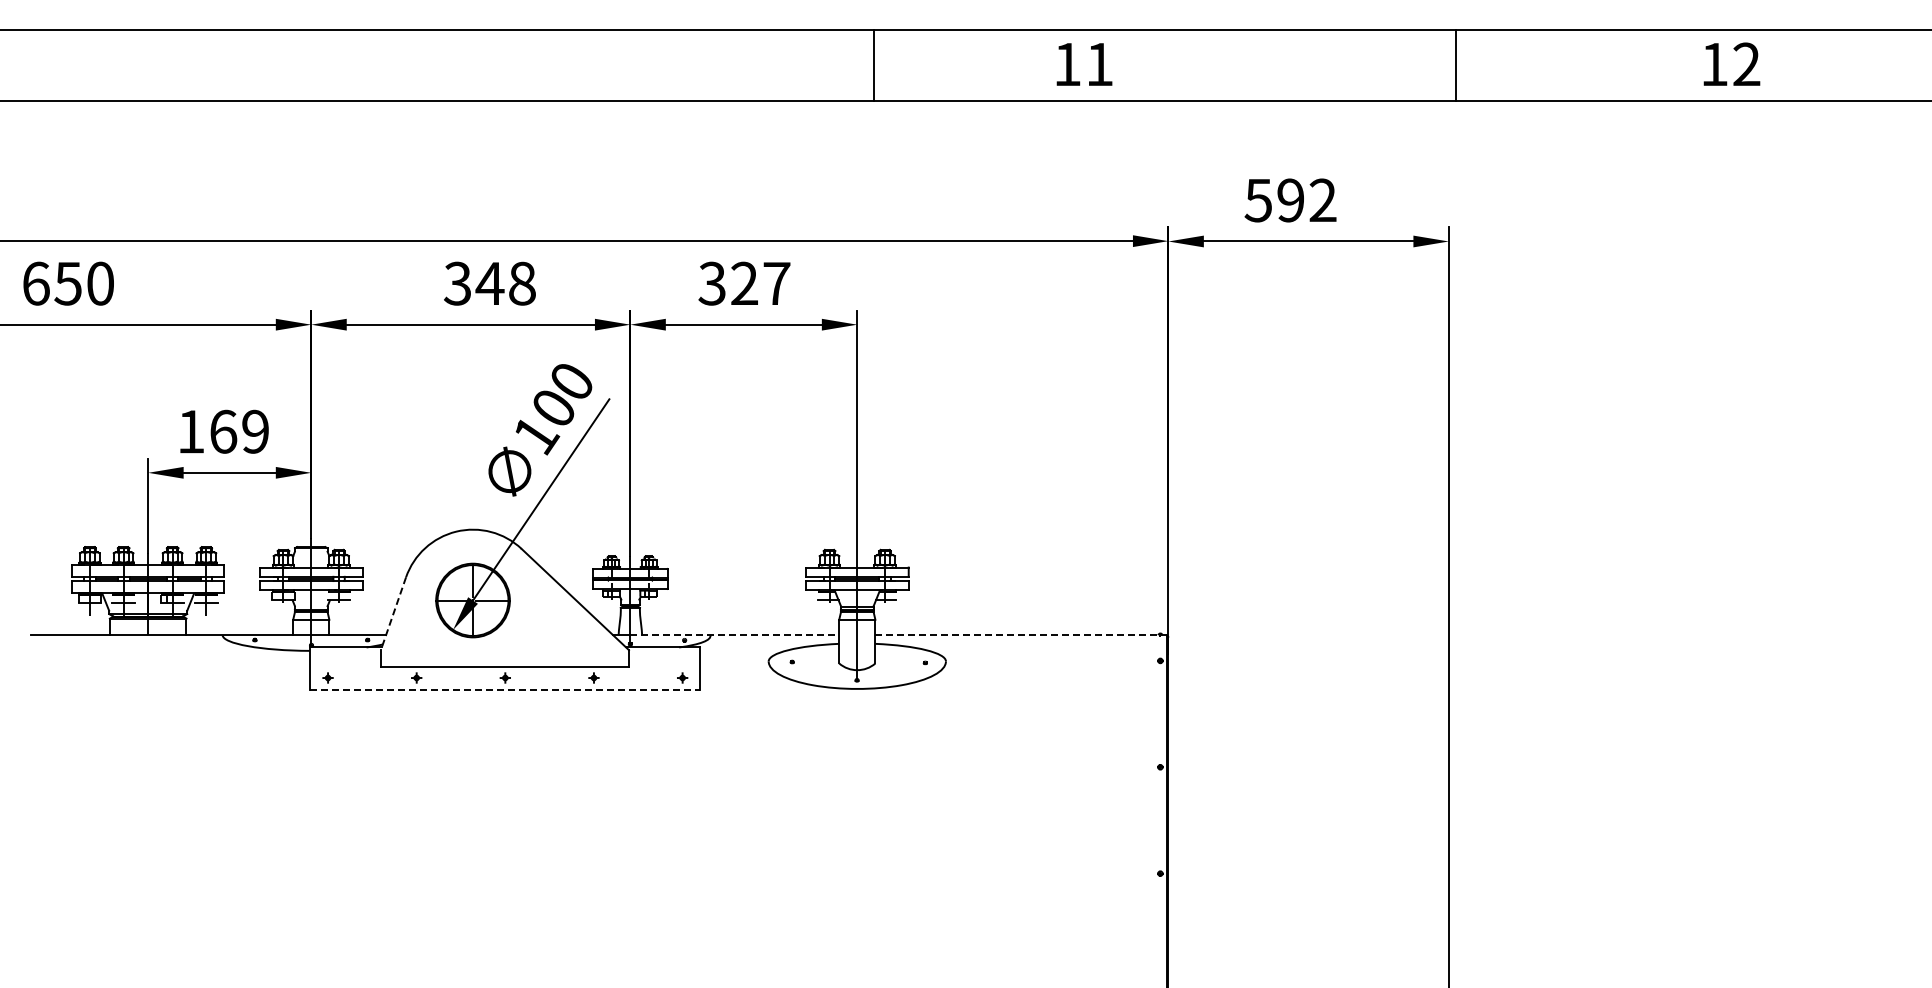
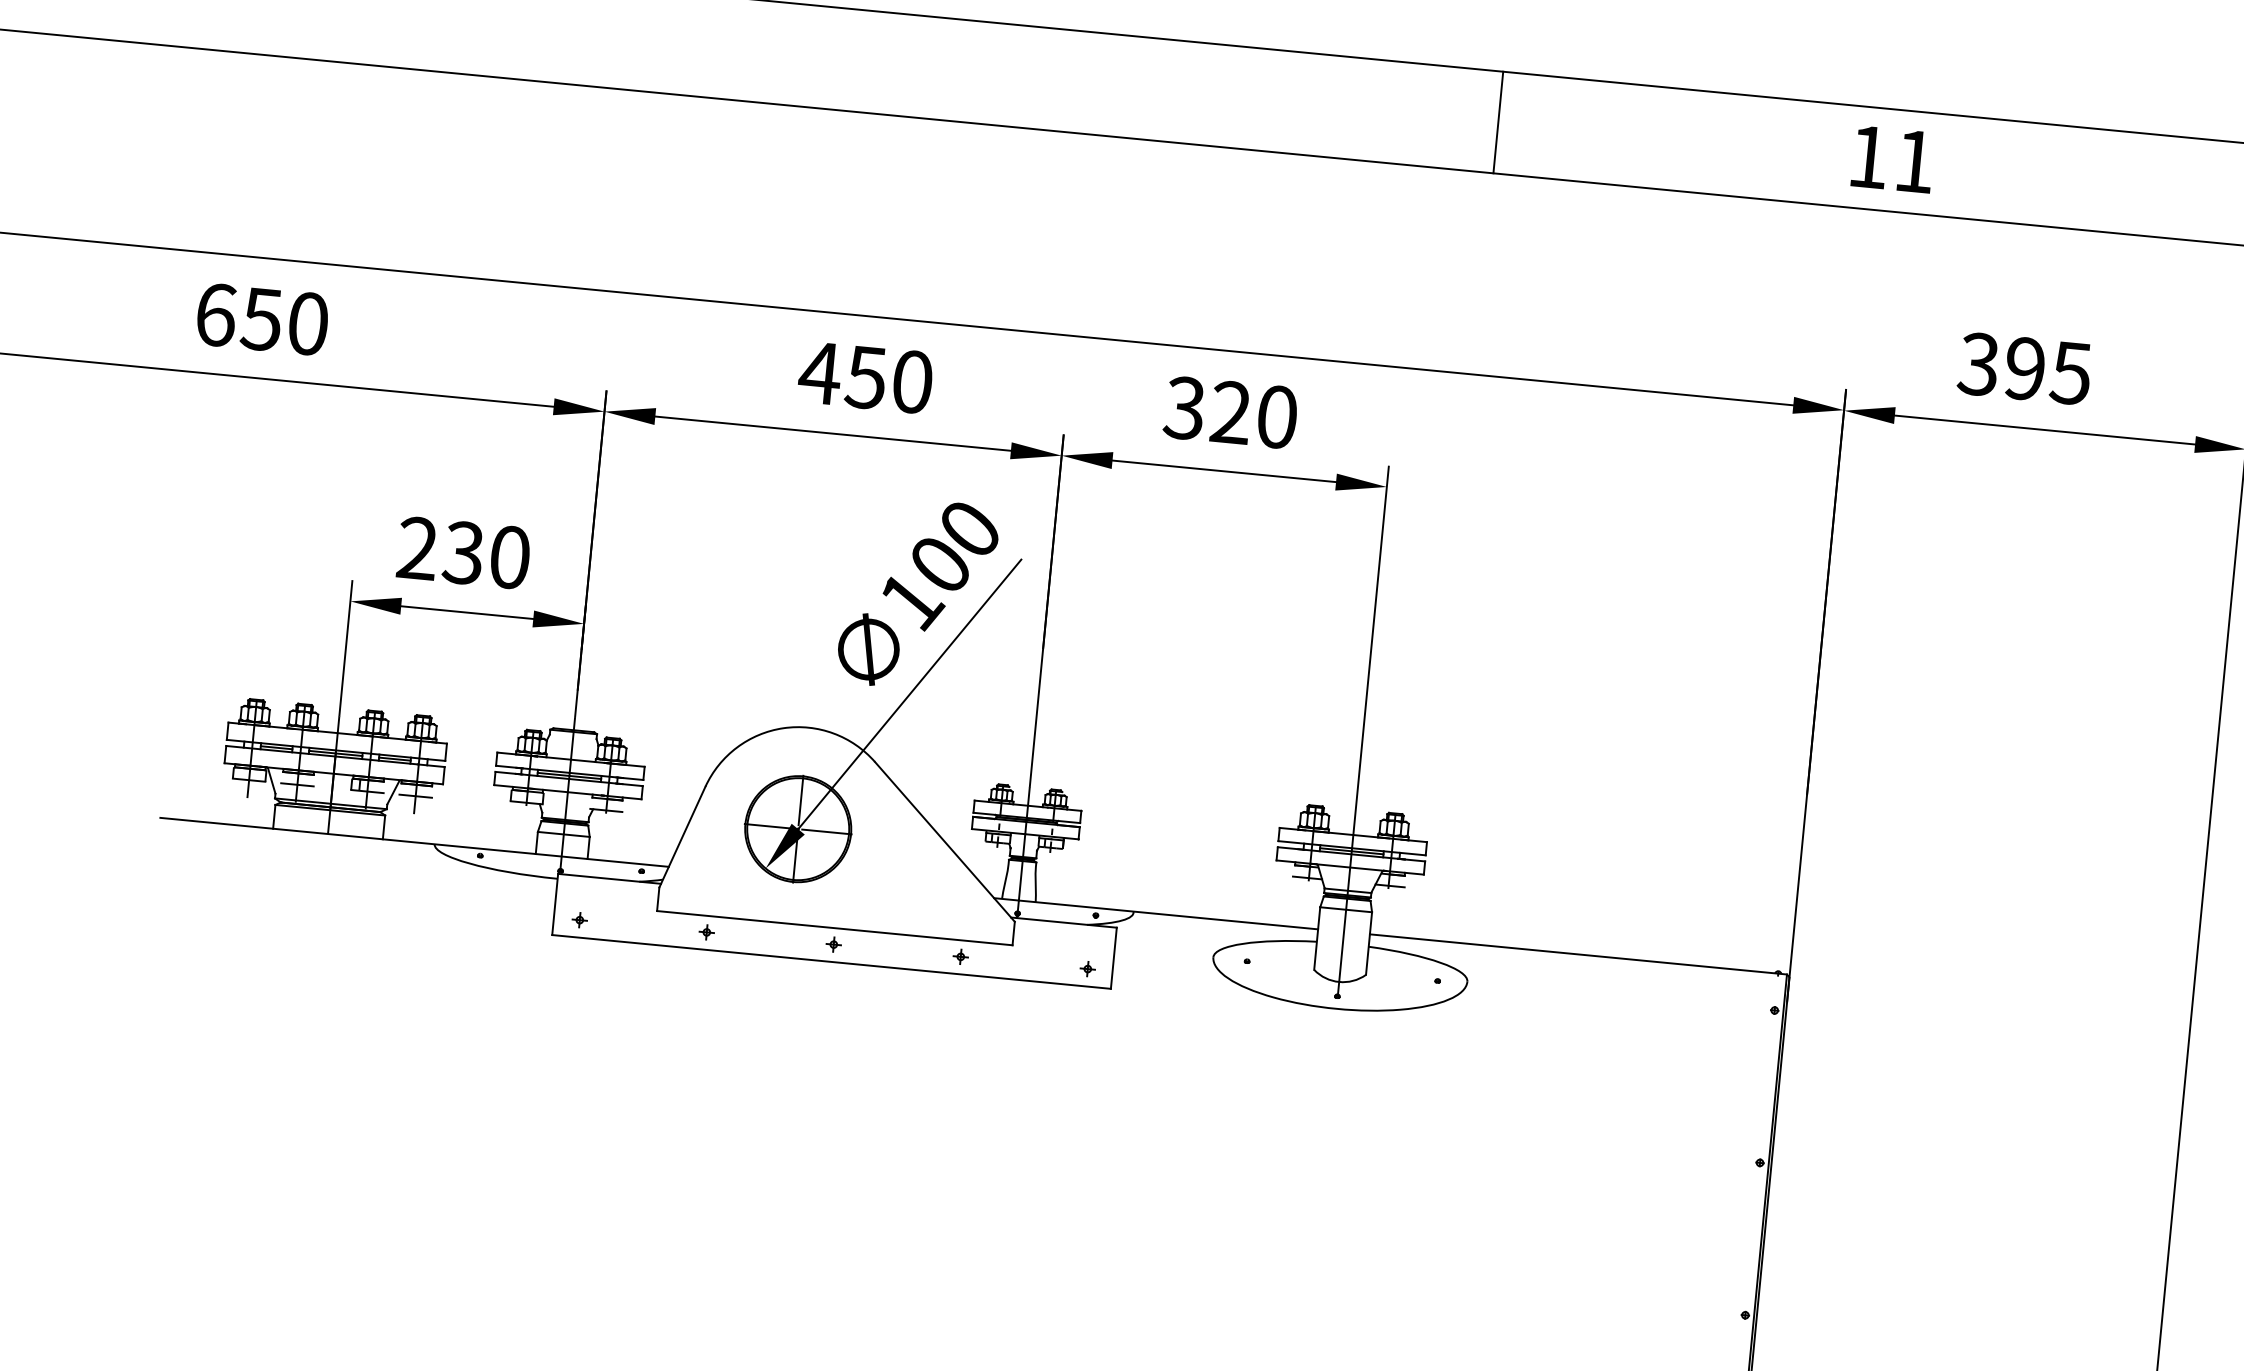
line: (874, 64) -> (1498, 121), moved
text: (1084, 64) -> (1892, 159), moved
text: (1290, 200) -> (2024, 368), 592 -> 395
text: (489, 283) -> (865, 377), 348 -> 450
text: (776, 283) -> (1276, 416), 327 -> 320
text: (223, 431) -> (464, 552), 169 -> 230
line: (393, 614) -> (682, 838), dashed -> solid
line: (735, 635) -> (1169, 915), dashed -> solid
line: (1020, 635) -> (1577, 954), dashed -> solid
line: (504, 690) -> (830, 962), dashed -> solid

